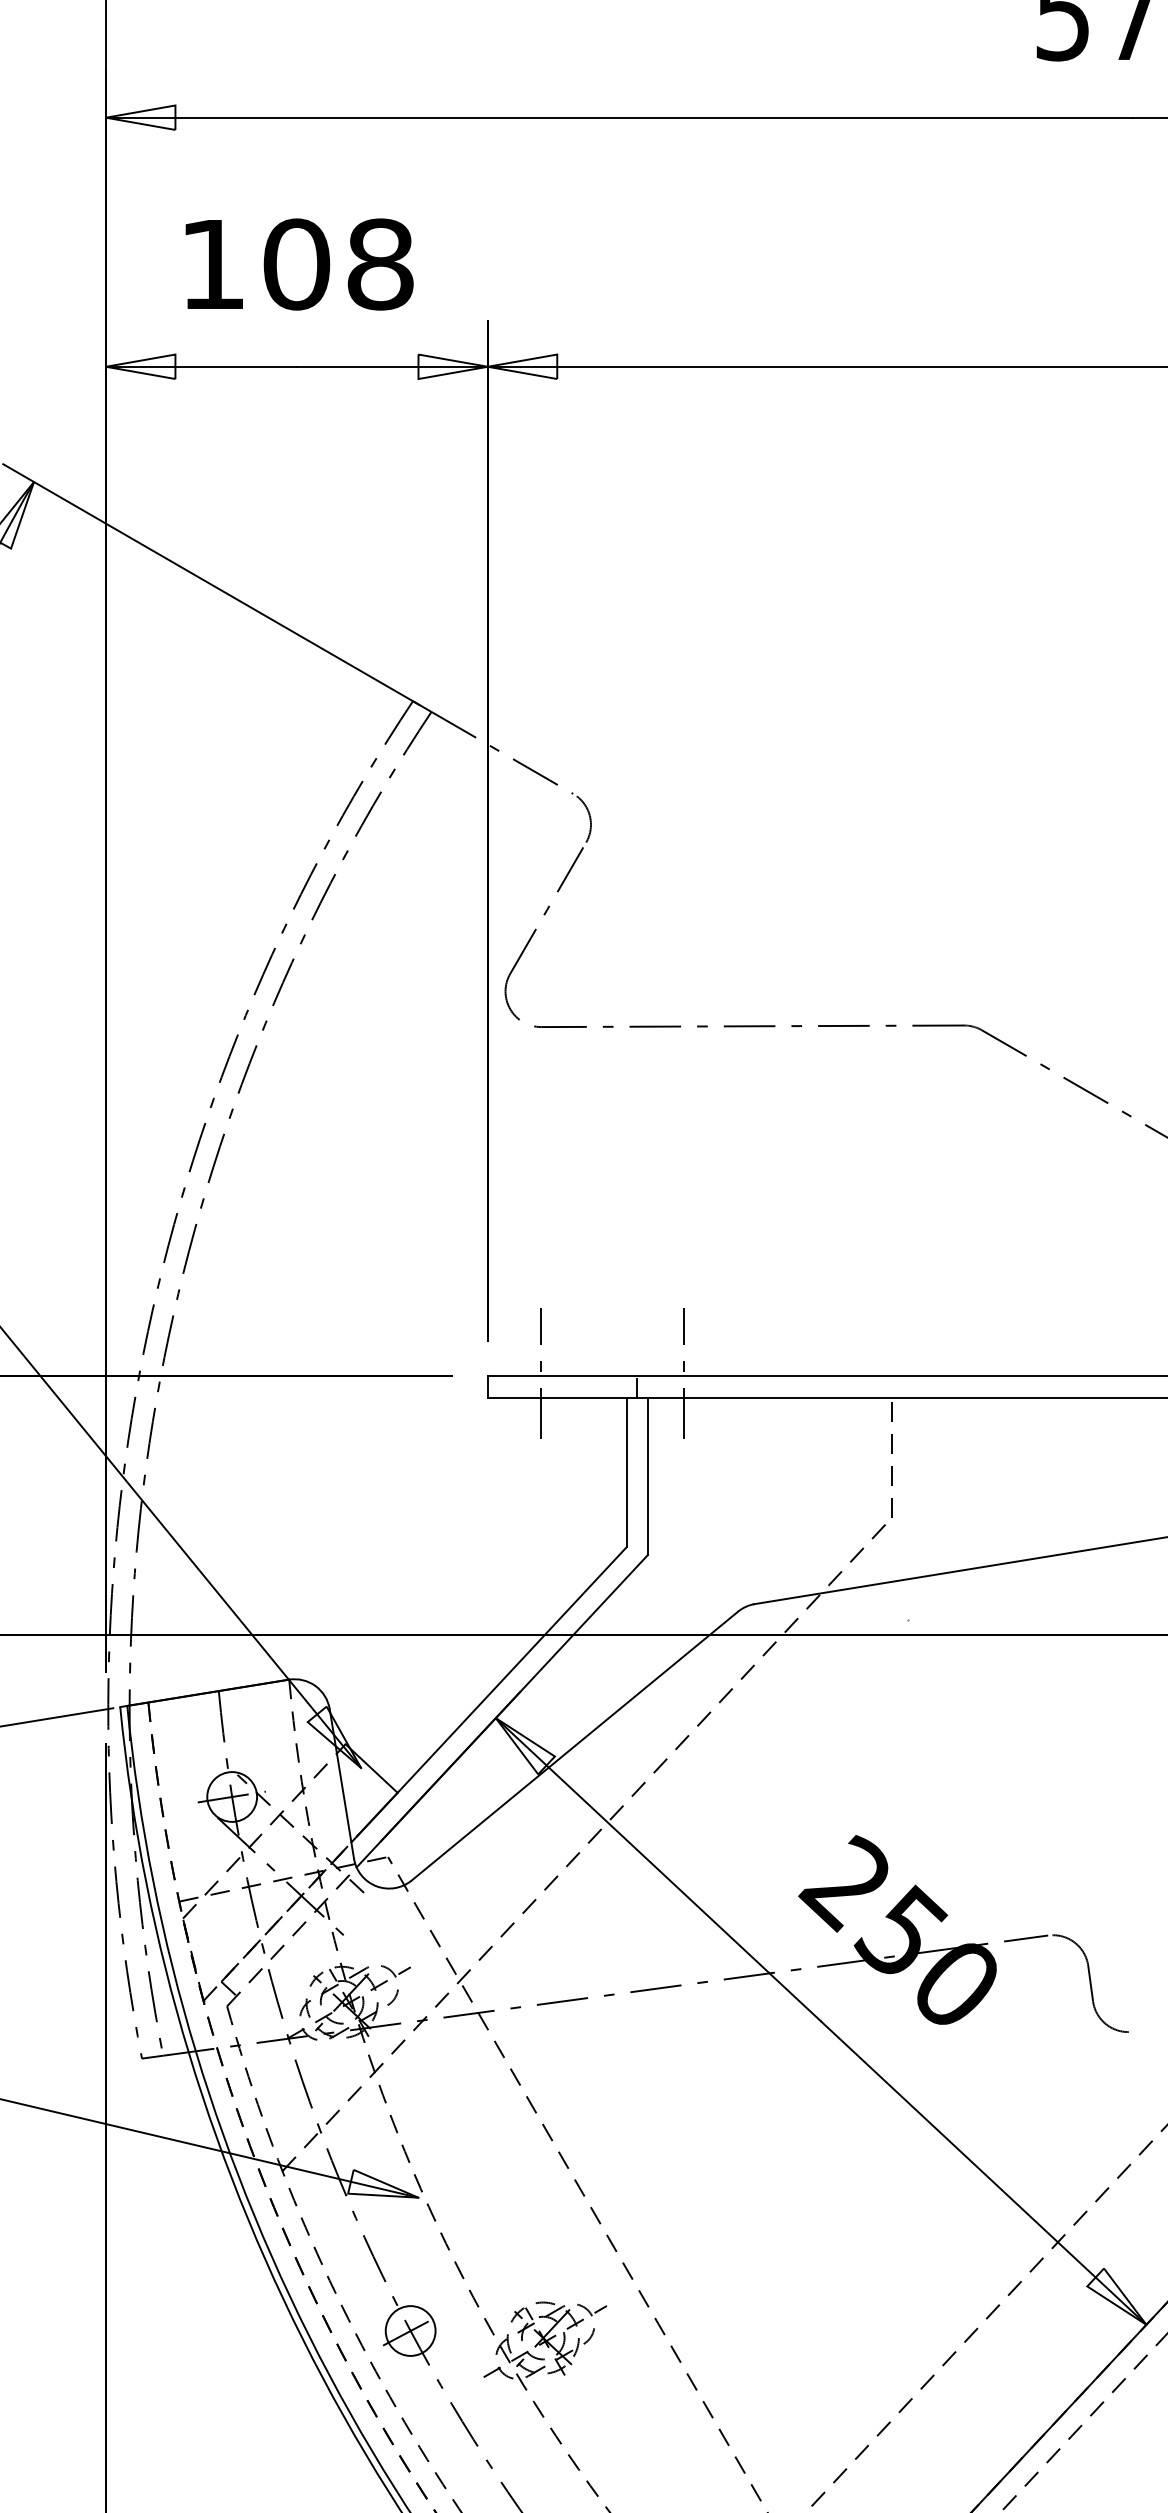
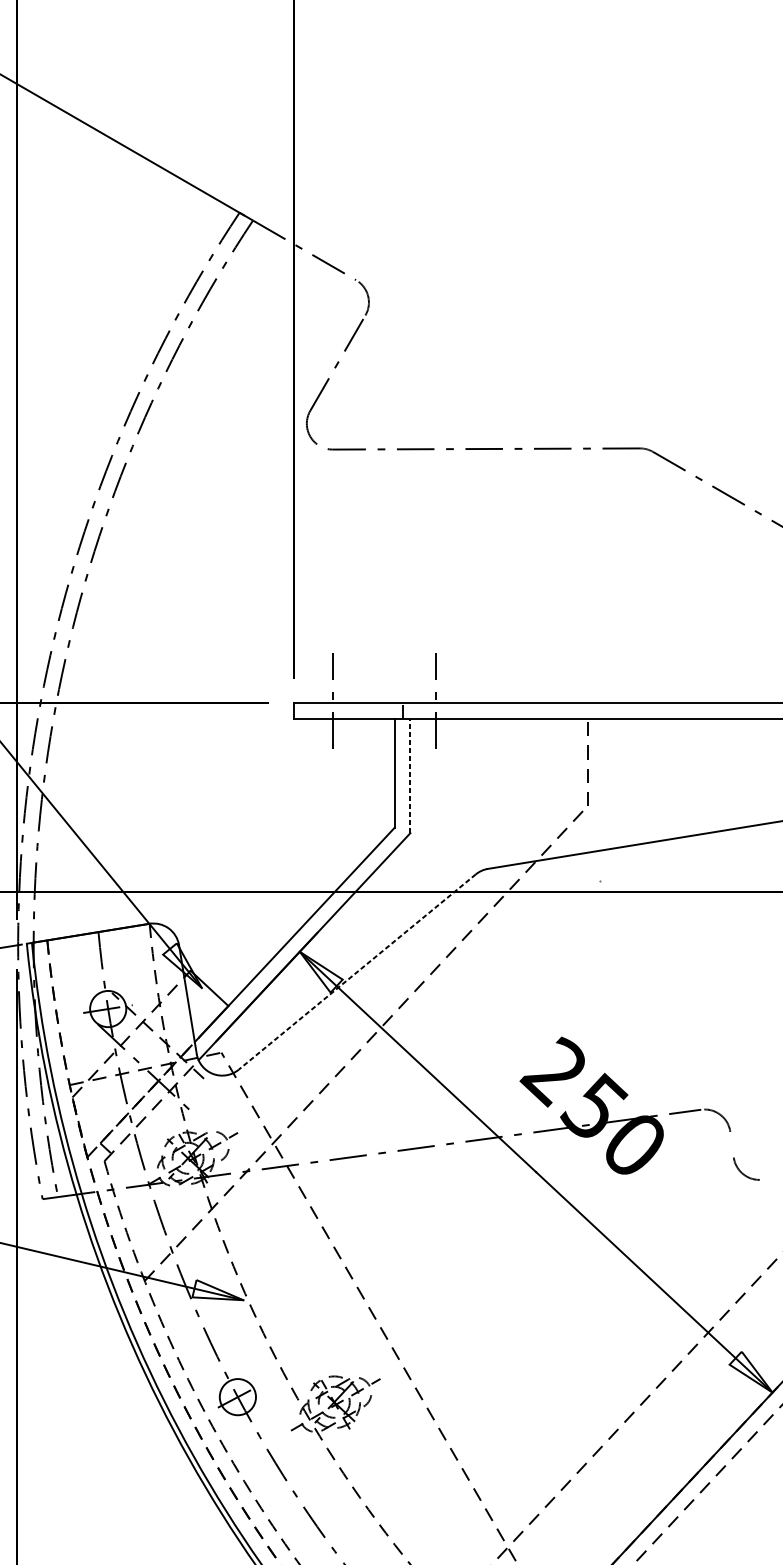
line: (647, 1476) -> (410, 776), solid -> dashed
line: (574, 1746) -> (356, 972), solid -> dashed
line: (1090, 1983) -> (731, 1144), removed

